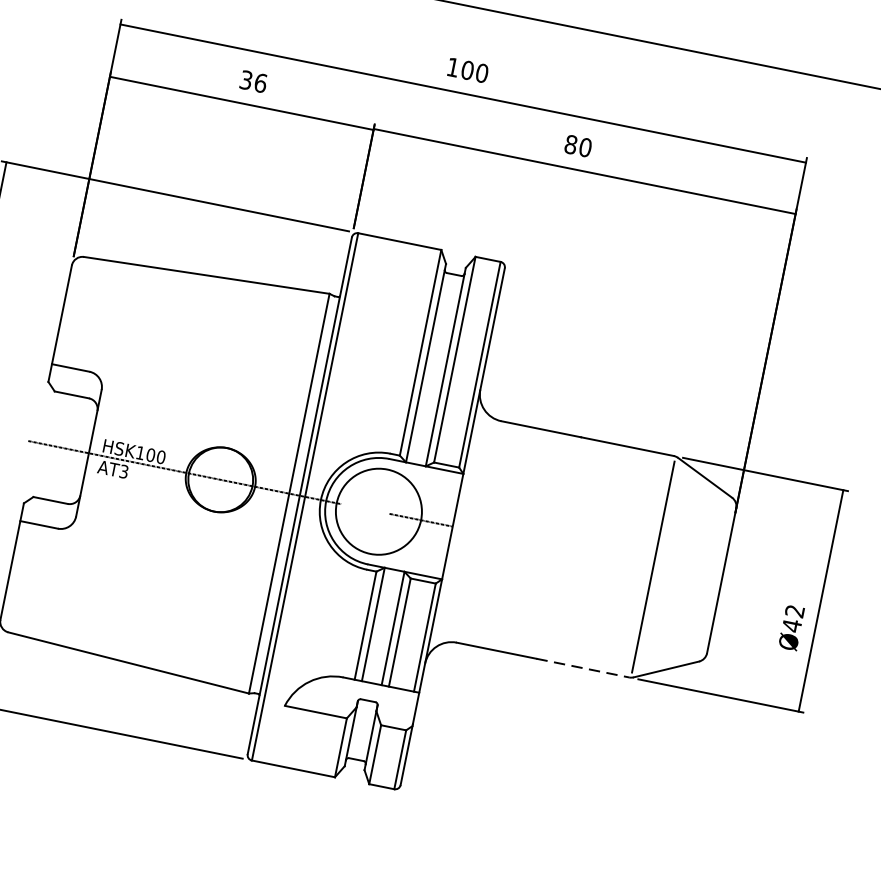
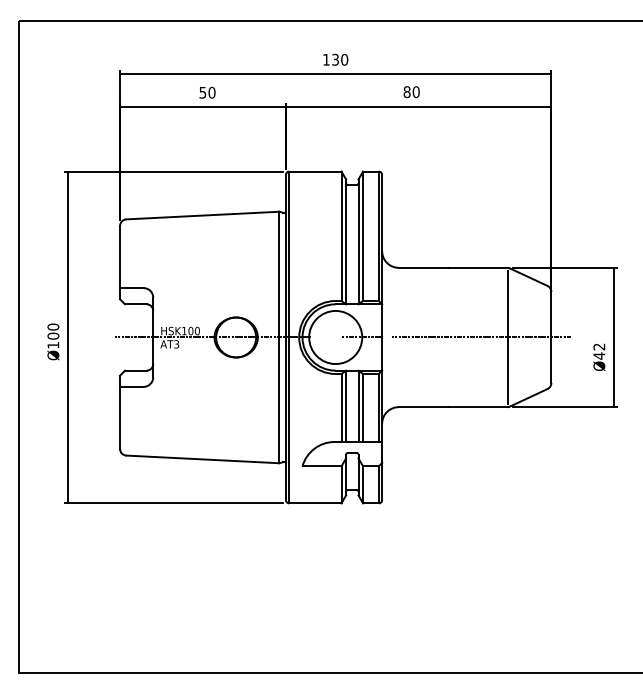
text: (467, 69) -> (335, 59), 100 -> 130
text: (253, 81) -> (207, 92), 36 -> 50
line: (610, 558) -> (481, 337), added
line: (583, 668) -> (478, 407), dashed -> solid

